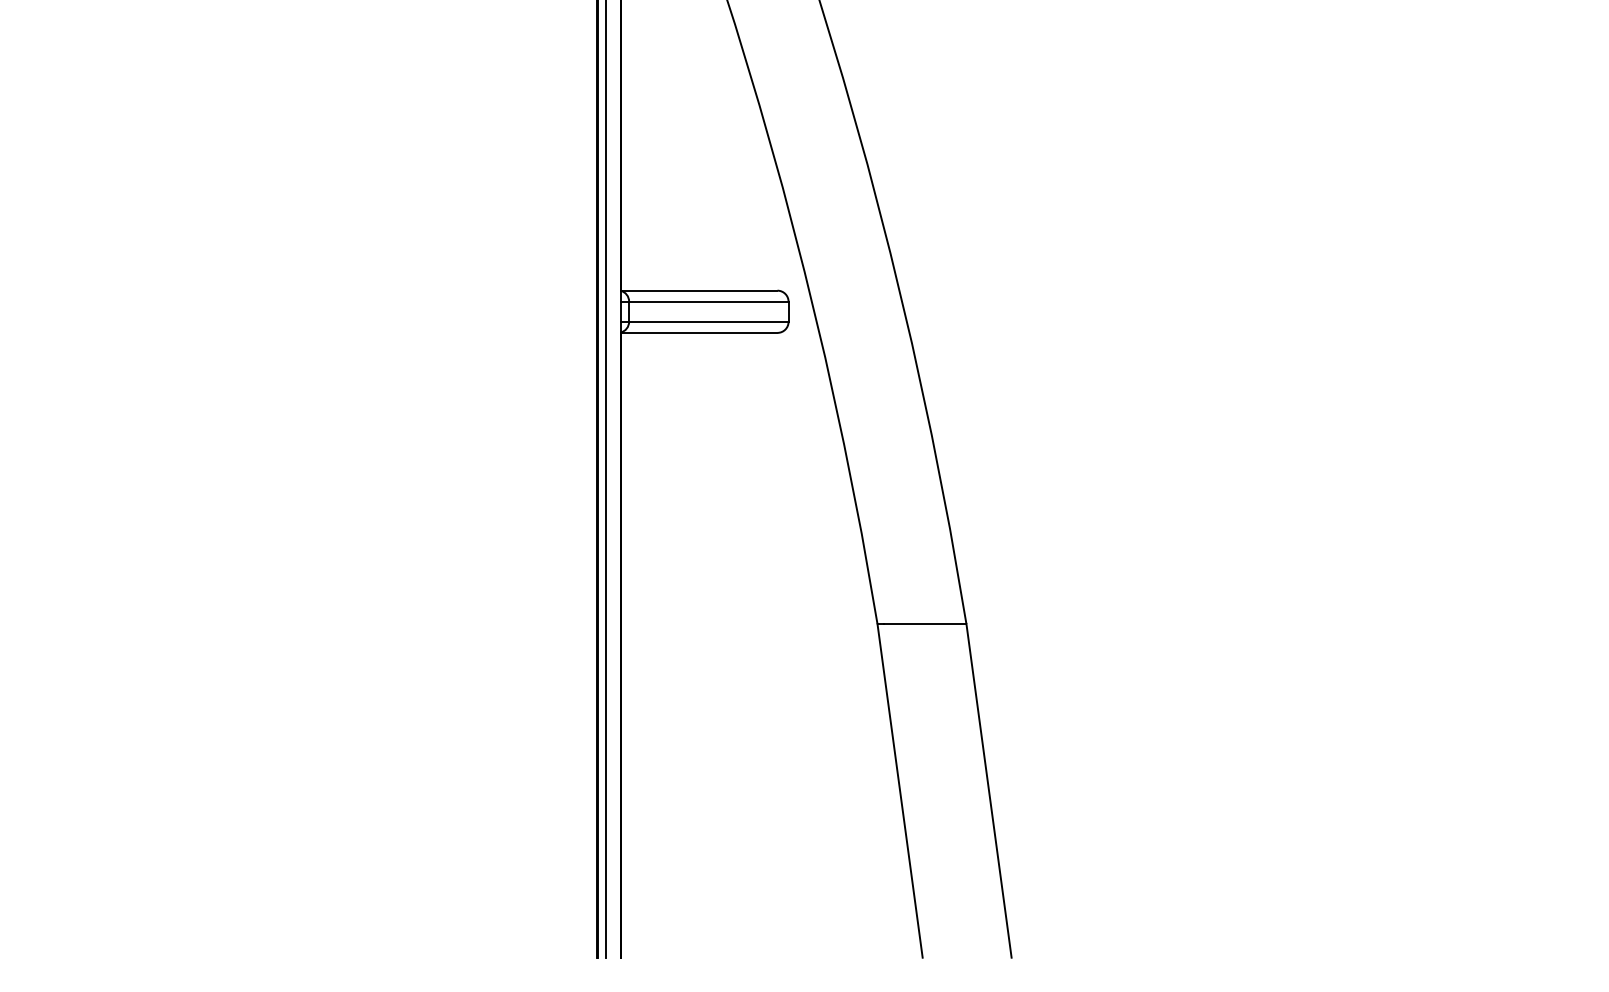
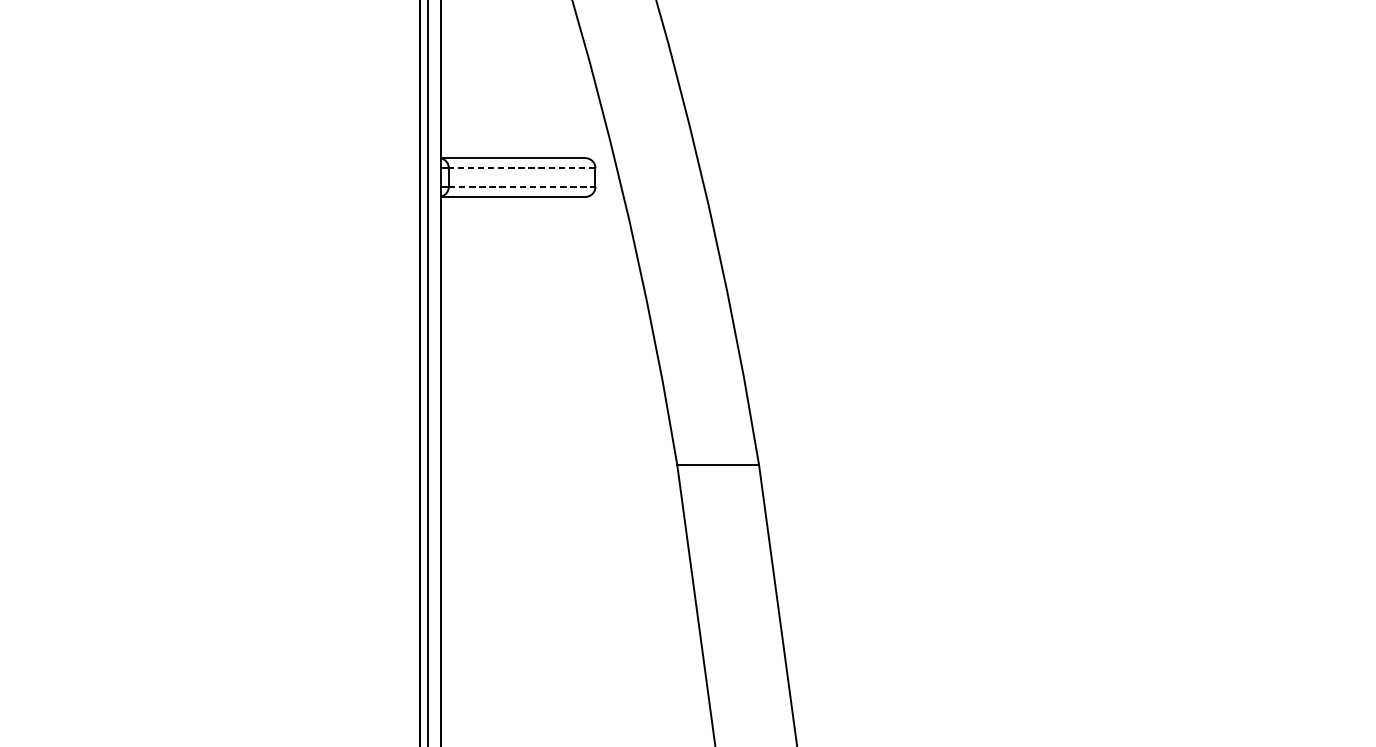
line: (708, 301) -> (521, 168), solid -> dashed
line: (708, 321) -> (521, 186), solid -> dashed

